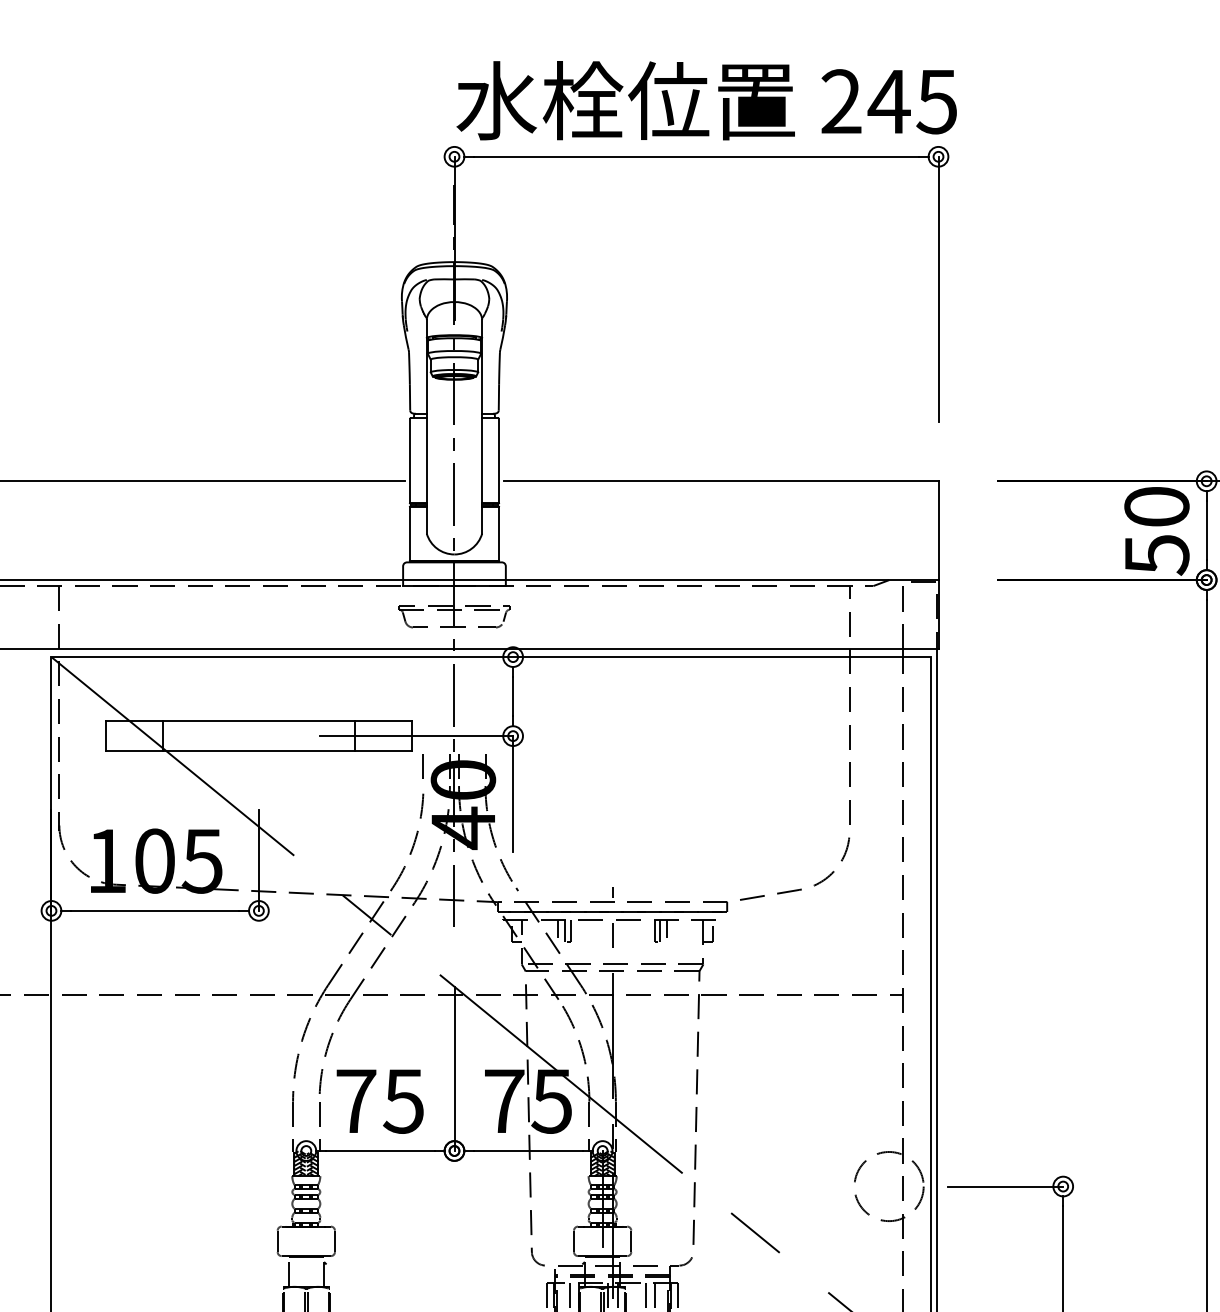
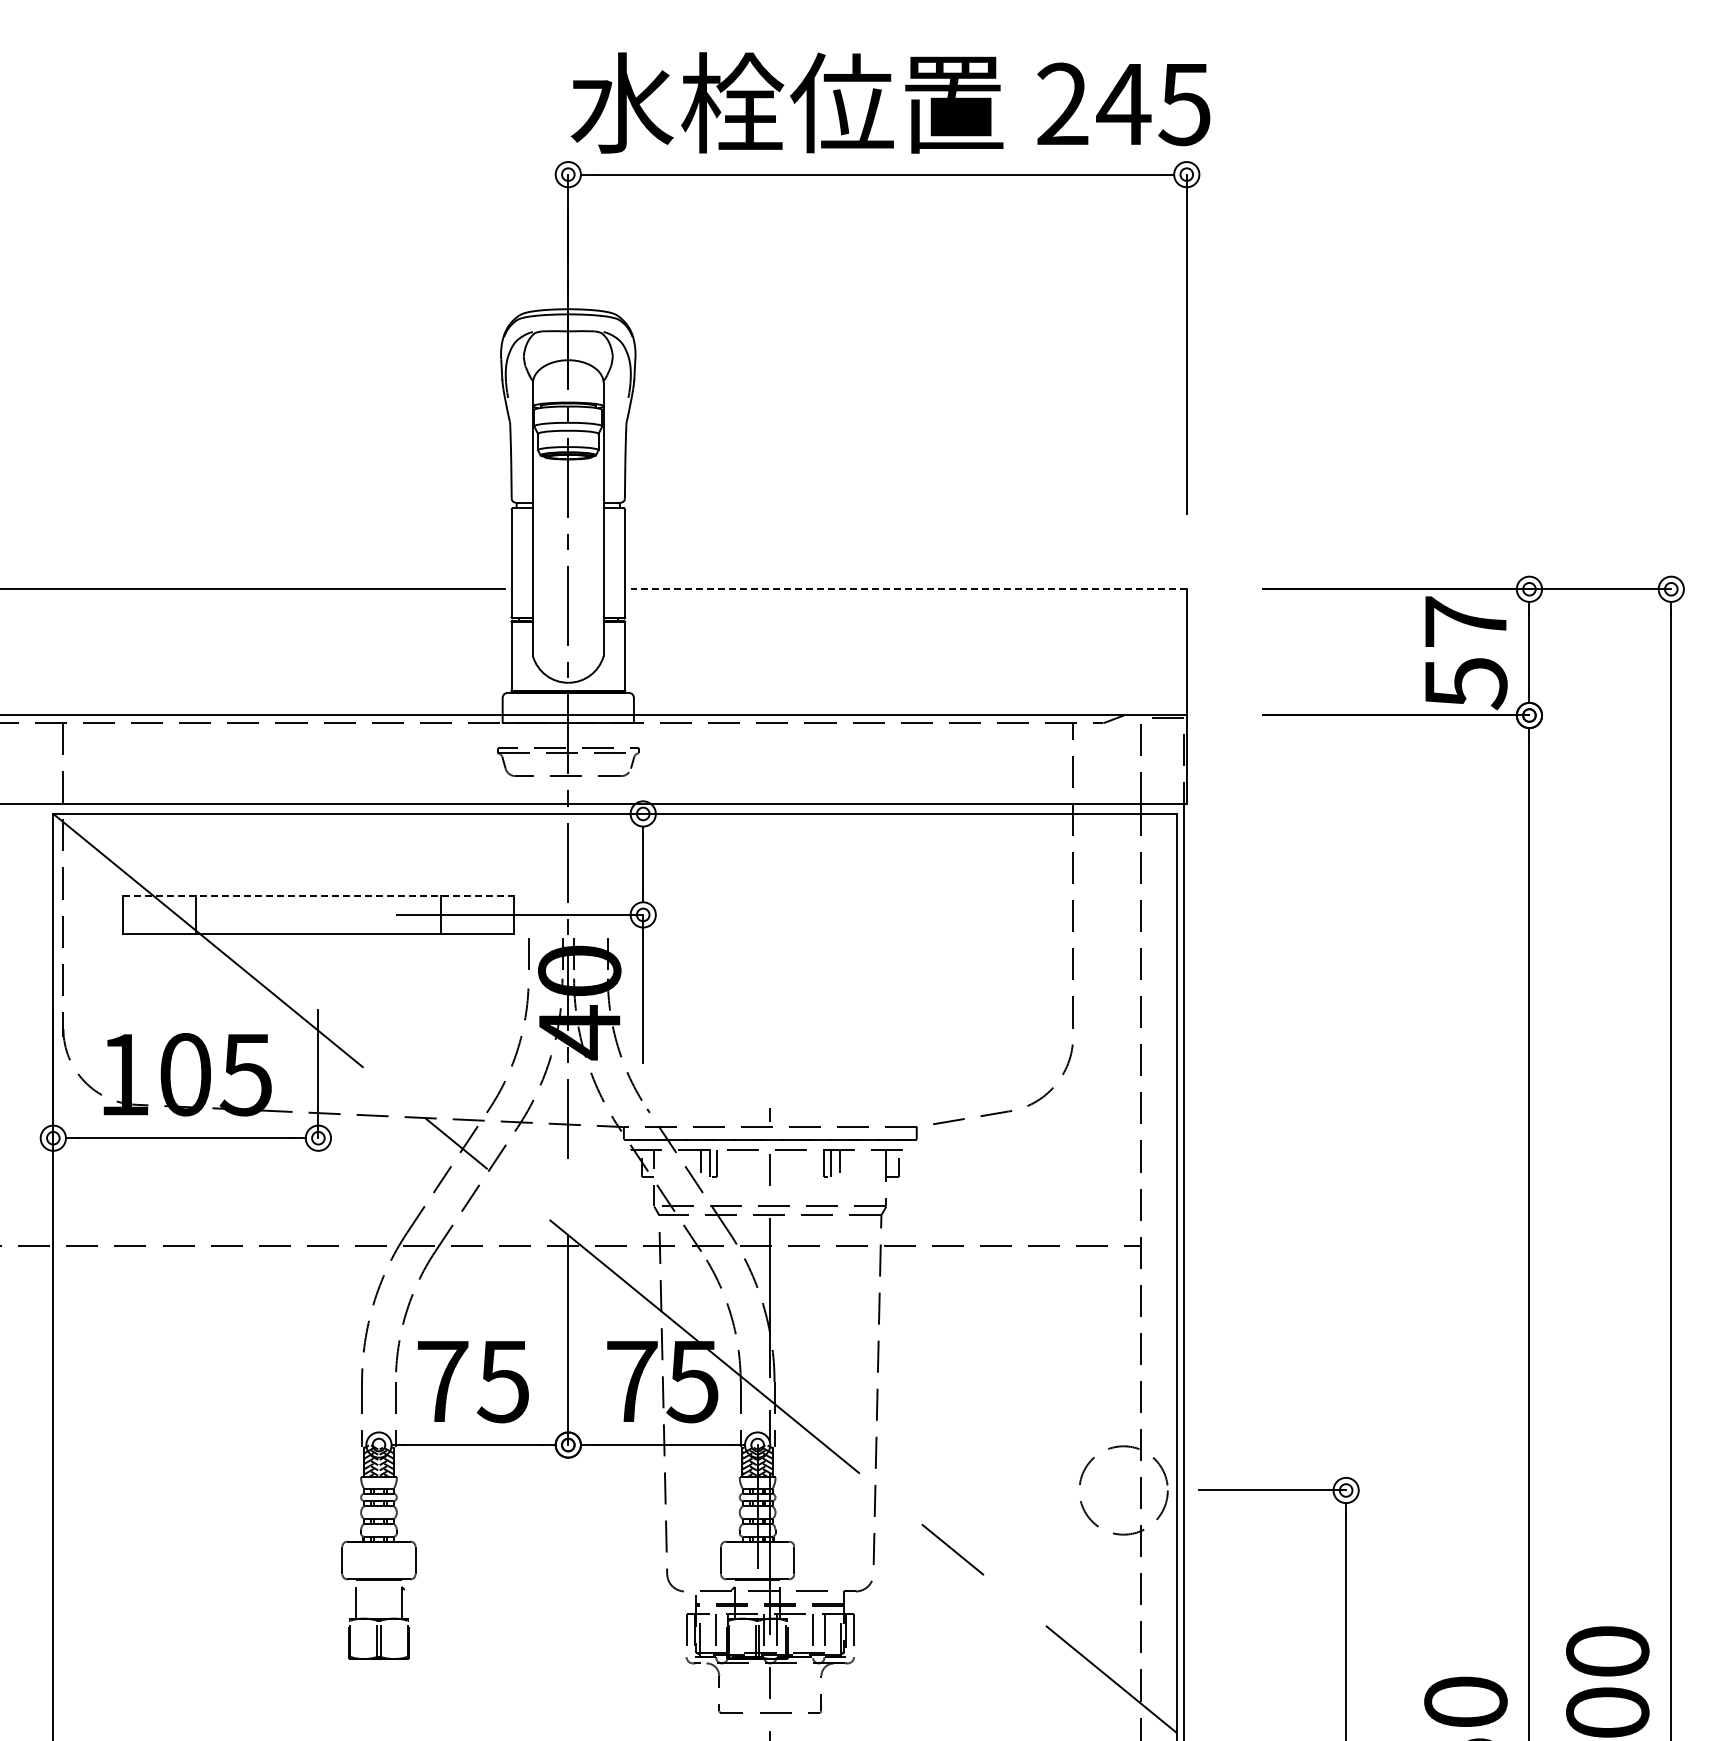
line: (721, 481) -> (909, 589), solid -> dashed
text: (1156, 506) -> (1465, 621), 50 -> 57
line: (258, 720) -> (318, 895), solid -> dashed

